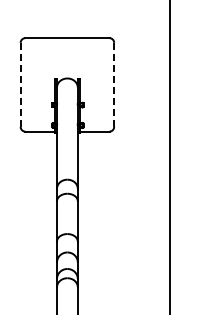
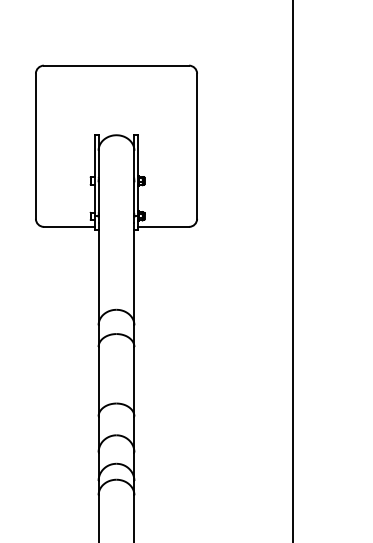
line: (114, 84) -> (197, 145), dashed -> solid
line: (20, 85) -> (35, 147), dashed -> solid

